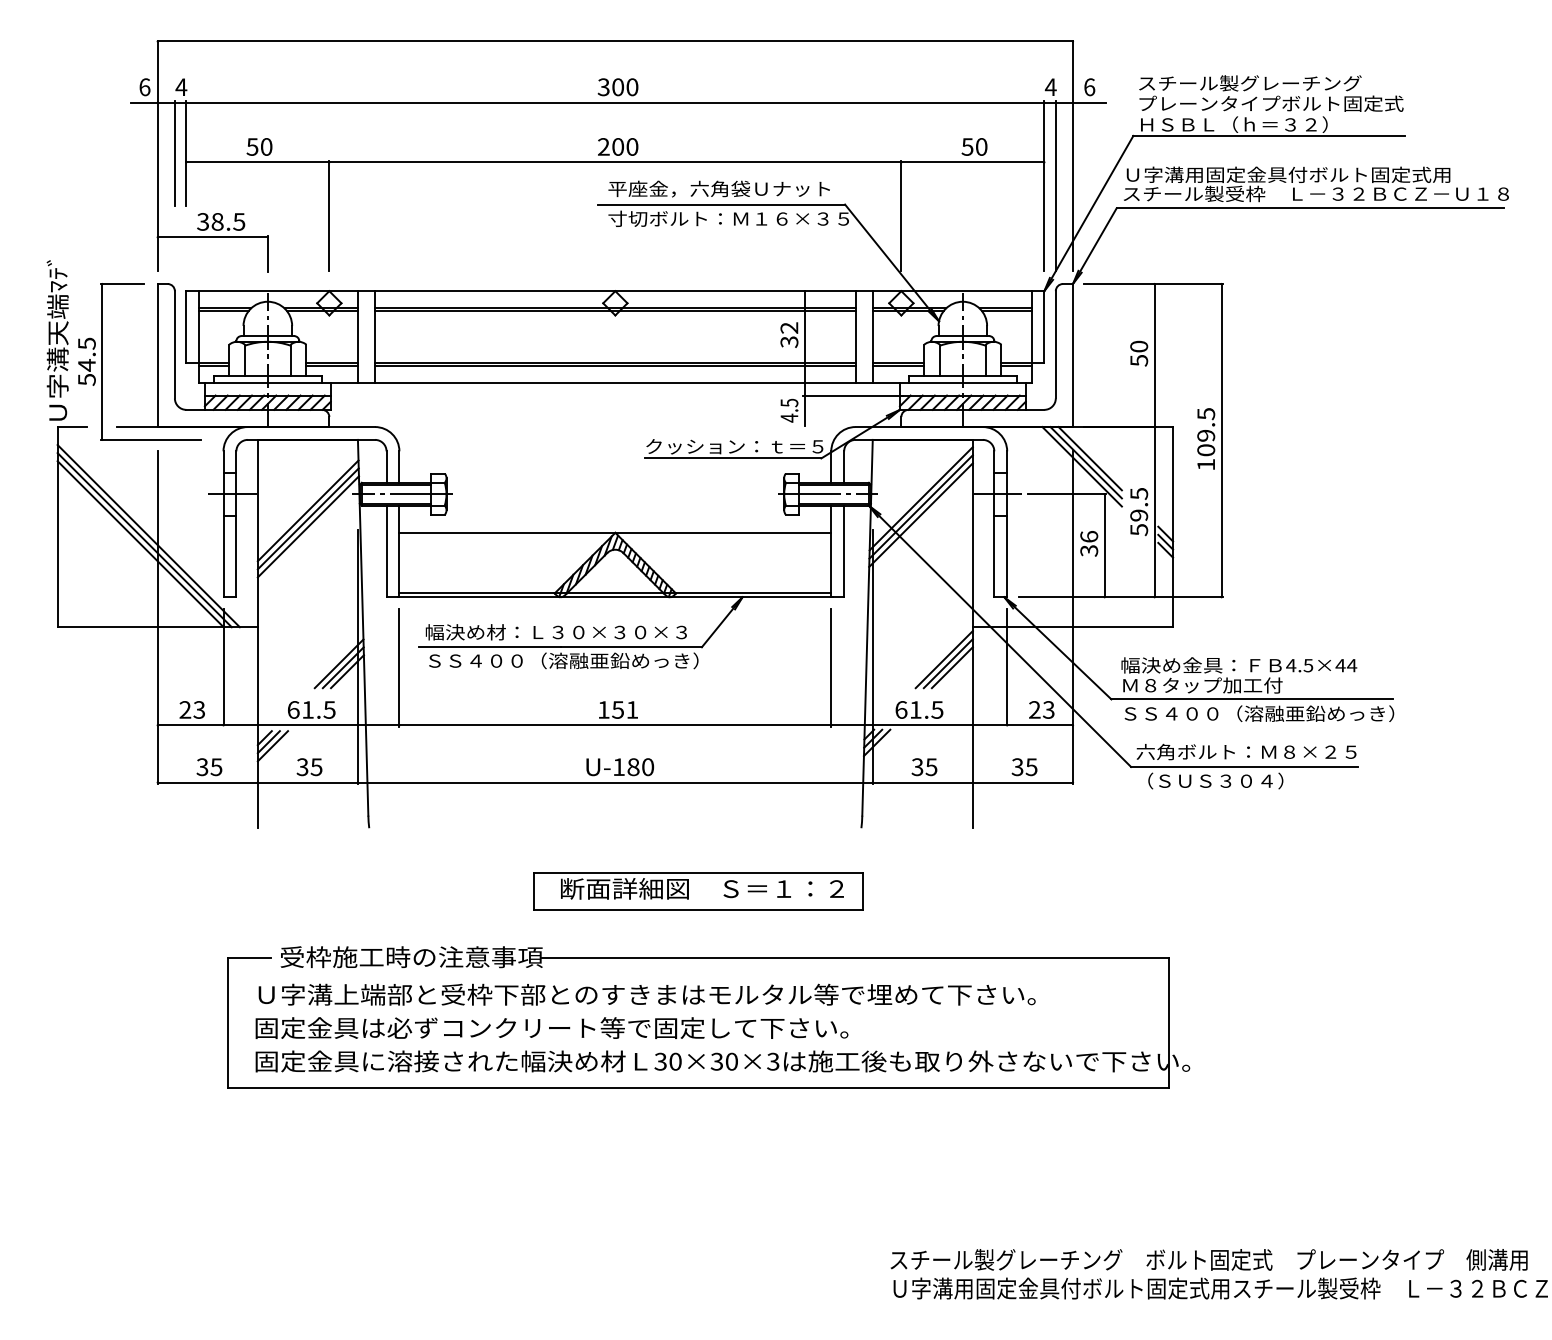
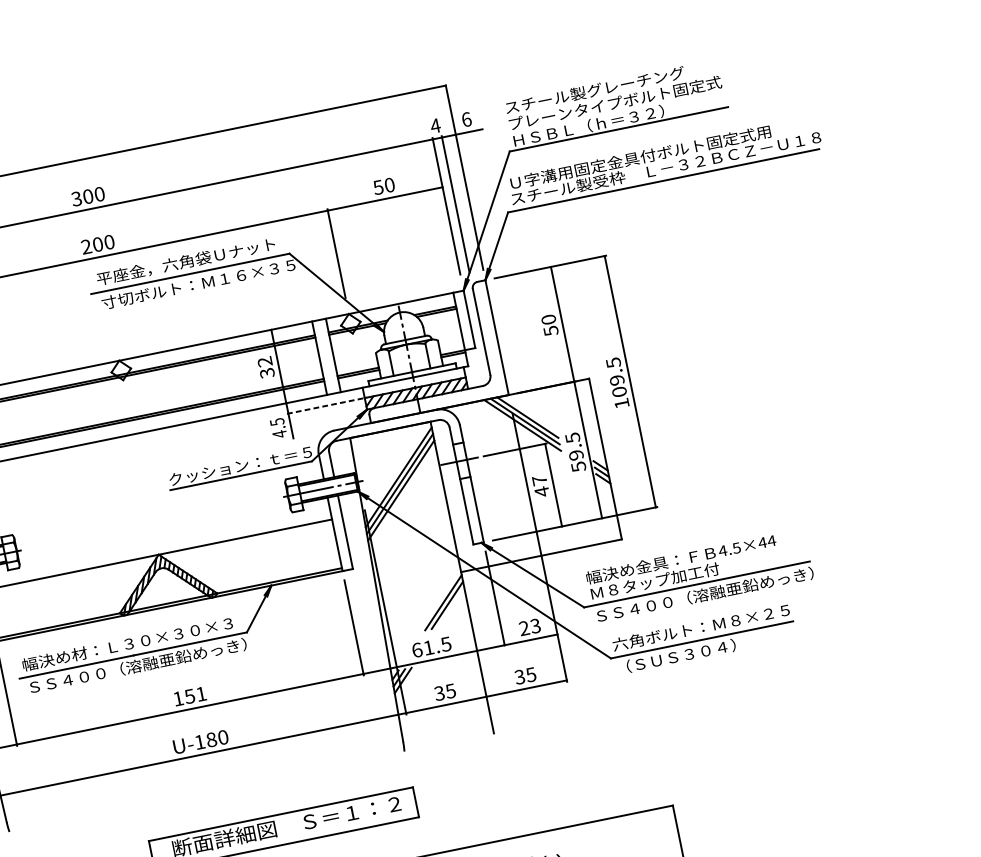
line: (853, 395) -> (327, 405), solid -> dashed
text: (1089, 544) -> (541, 486), 36 -> 47
line: (951, 667) -> (450, 607), removed

